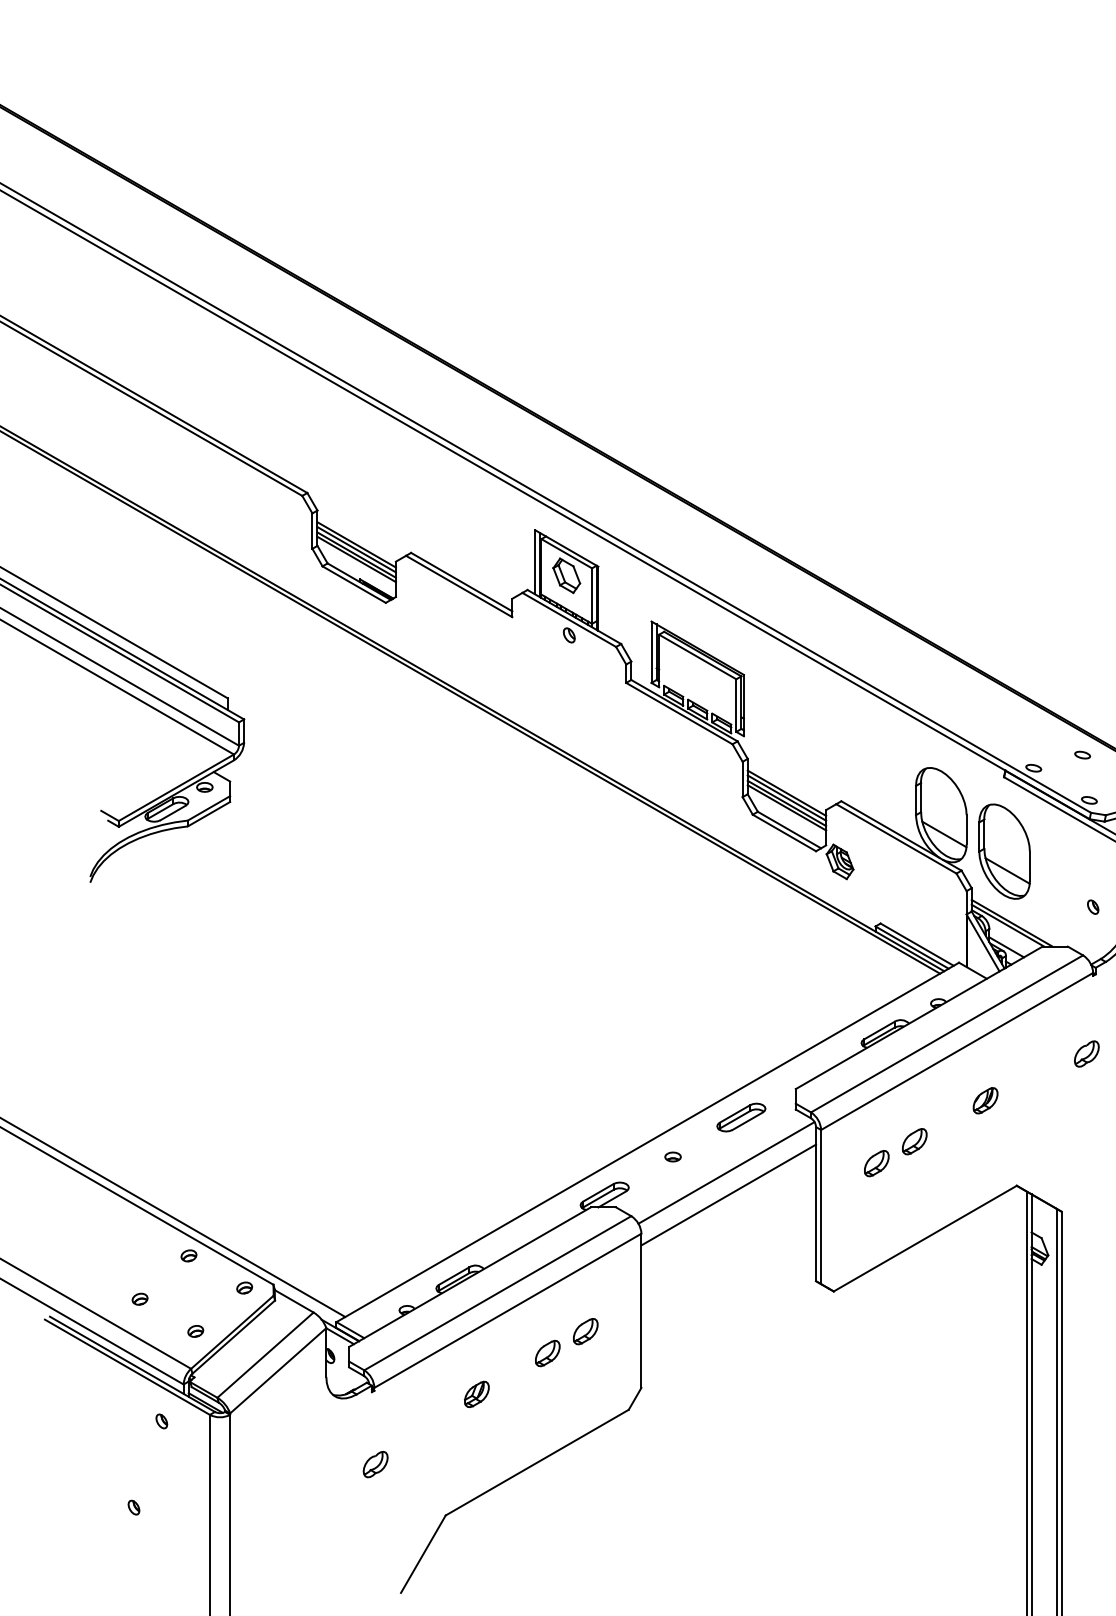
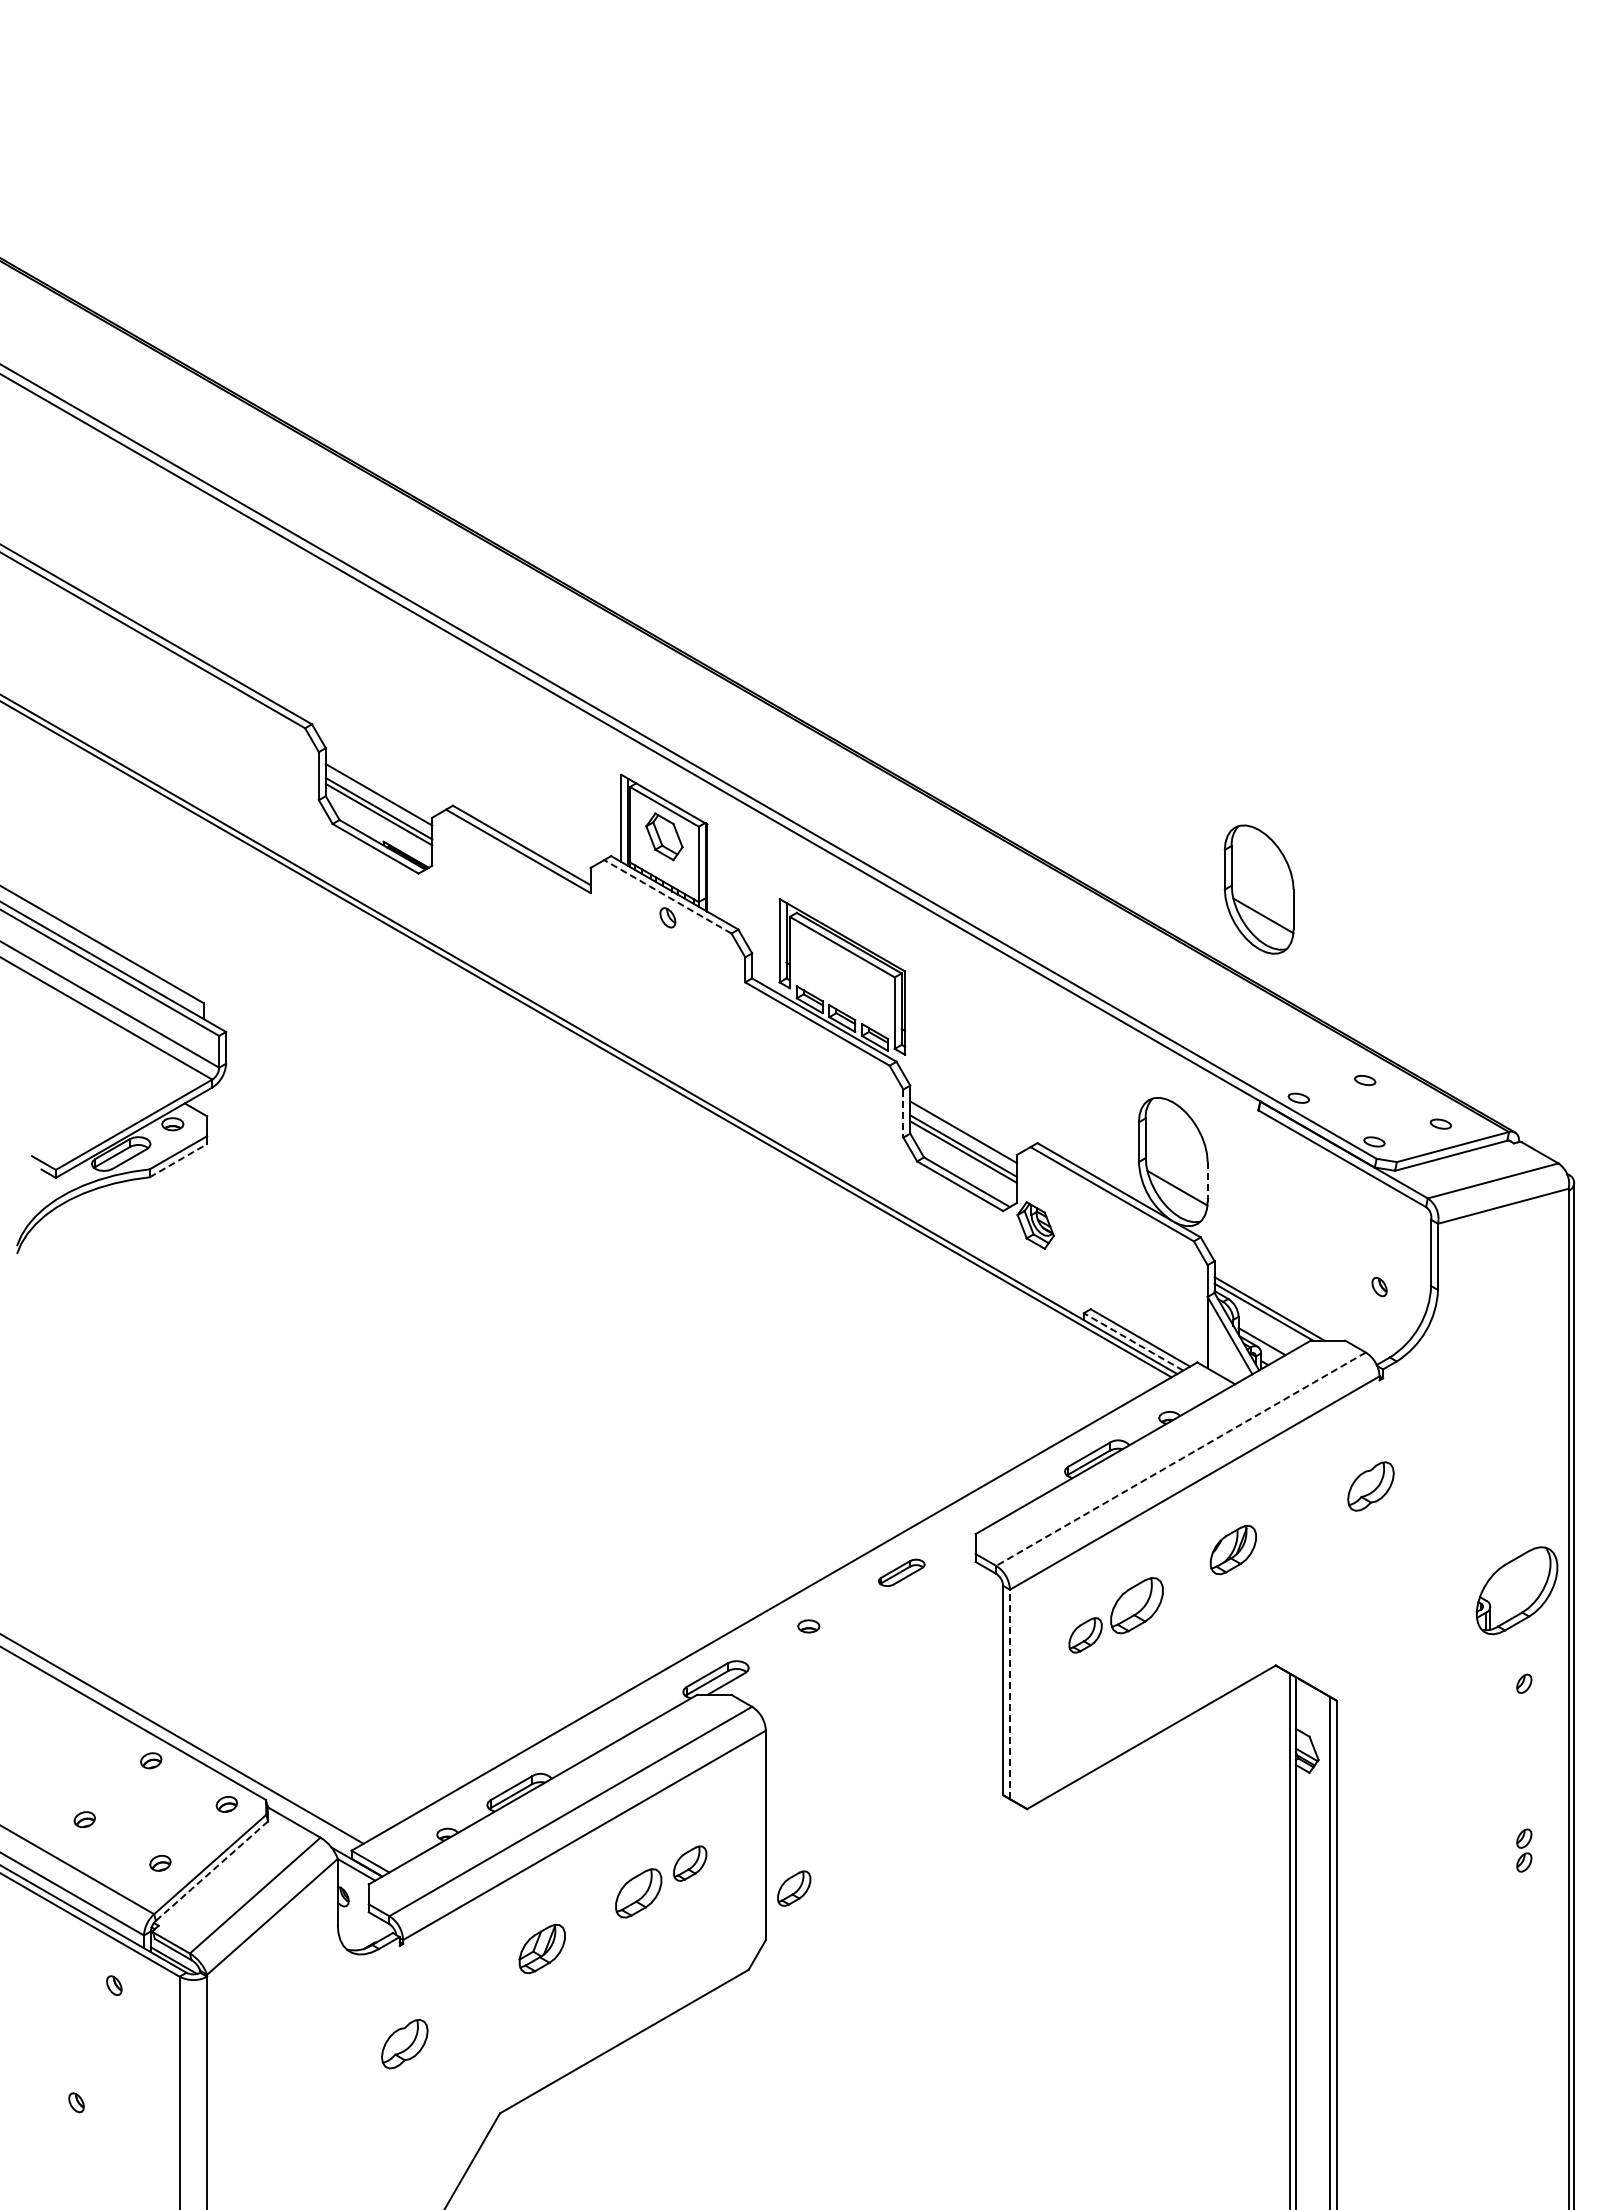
line: (356, 549) -> (378, 801), removed
line: (569, 619) -> (667, 896), solid -> dashed
line: (742, 780) -> (903, 1114), solid -> dashed
line: (786, 797) -> (963, 1138), removed
line: (209, 814) -> (178, 1160), solid -> dashed
line: (966, 829) -> (1207, 1181), solid -> dashed
part: (1004, 851) -> (1258, 889), moved
line: (912, 947) -> (1133, 1341), solid -> dashed
line: (946, 1034) -> (1180, 1459), solid -> dashed
part: (1086, 1054) -> (1370, 1486), size x1.4
part: (985, 1100) -> (1233, 1549), size x1.4
part: (741, 1117) -> (901, 1572), size x0.7
part: (914, 1141) -> (1137, 1605), size x1.6
line: (726, 1172) -> (881, 1647), removed
line: (728, 1194) -> (884, 1677), removed
line: (820, 1207) -> (1009, 1694), solid -> dashed
line: (234, 1337) -> (212, 1871), solid -> dashed
part: (662, 1349) -> (794, 1888), added
part: (547, 1353) -> (638, 1893), size x1.4
part: (477, 1394) -> (542, 1948), size x1.4
part: (375, 1464) -> (404, 2044), size x1.4

